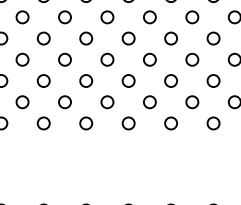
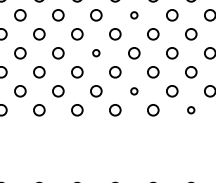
circle: (149, 17) -> (133, 15), size x0.6
circle: (107, 59) -> (96, 53), size x0.6
circle: (149, 102) -> (133, 91), size x0.6
circle: (213, 123) -> (191, 110), size x0.6

